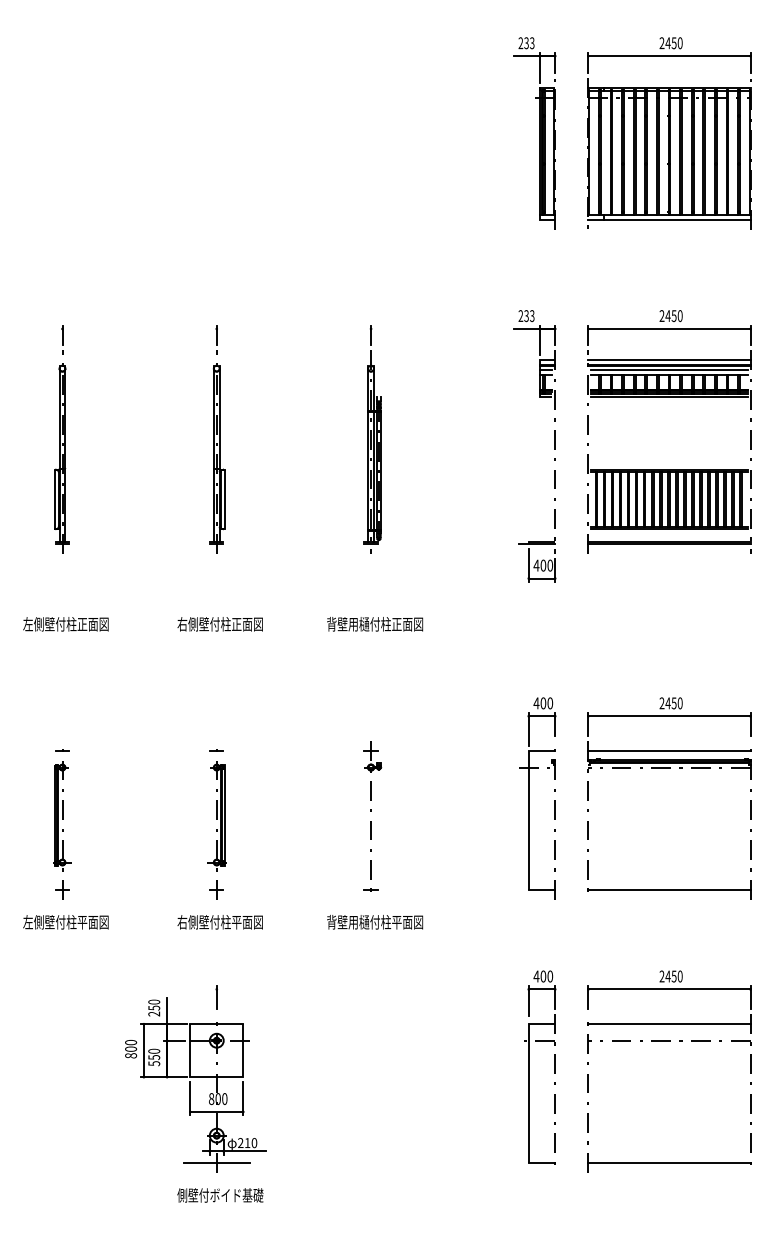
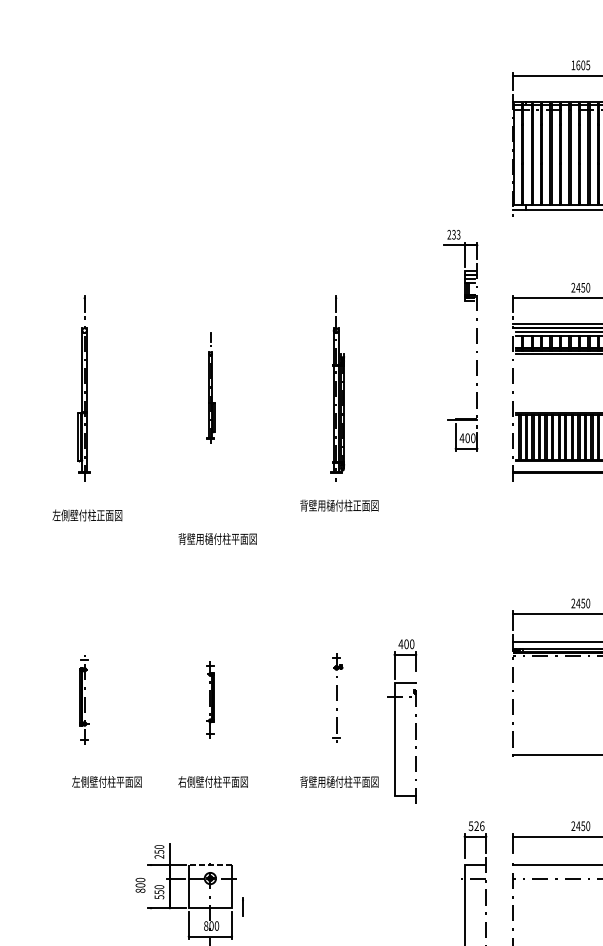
text: (670, 43) -> (580, 65), 2450 -> 1605
part: (534, 133) -> (469, 138), removed
part: (217, 439) -> (210, 388), size x0.6
part: (554, 446) -> (476, 341), moved
text: (65, 624) -> (87, 515), moved
text: (225, 624) -> (217, 539), 右側壁付柱正面図 -> 背壁用樋付柱平面図
text: (375, 624) -> (339, 505), moved
part: (529, 798) -> (395, 721), moved
part: (372, 816) -> (337, 695), size x0.7
part: (62, 824) -> (84, 702), size x0.7
part: (216, 824) -> (210, 702), size x0.6
text: (65, 922) -> (106, 782), moved
text: (543, 976) -> (476, 826), 400 -> 526
line: (216, 997) -> (242, 906), moved
line: (216, 1024) -> (210, 865), solid -> dashed
line: (143, 1050) -> (150, 886), removed

